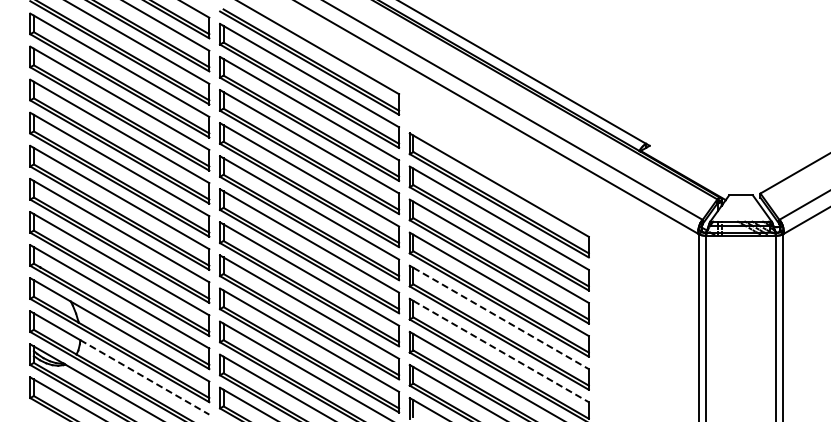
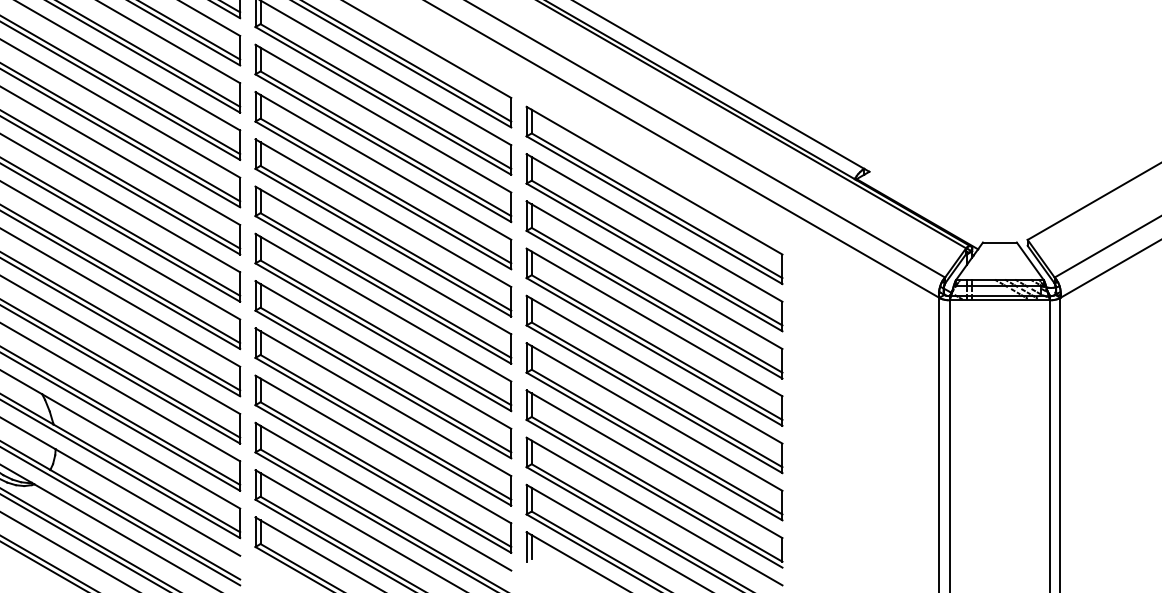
part: (498, 162) -> (653, 195), added
line: (501, 318) -> (657, 418), dashed -> solid
line: (501, 351) -> (657, 465), dashed -> solid
line: (144, 377) -> (147, 502), dashed -> solid

